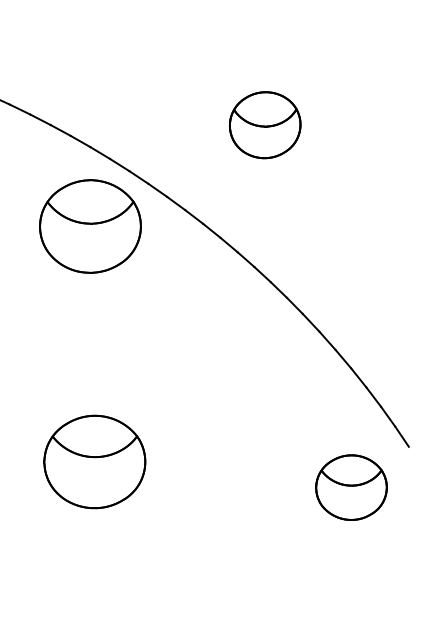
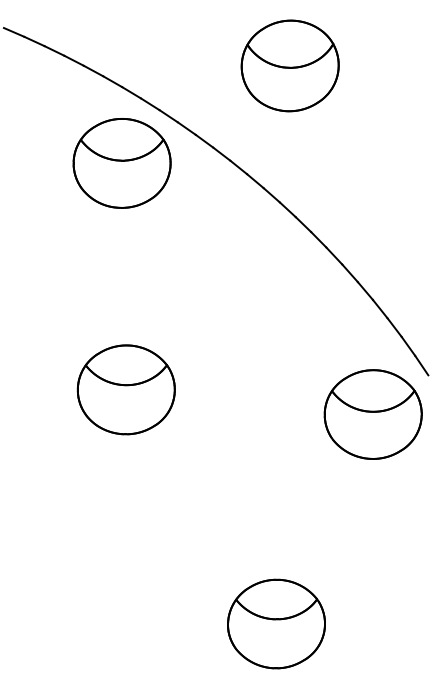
part: (264, 124) -> (289, 65), size x1.43
part: (350, 487) -> (372, 414), size x1.43

